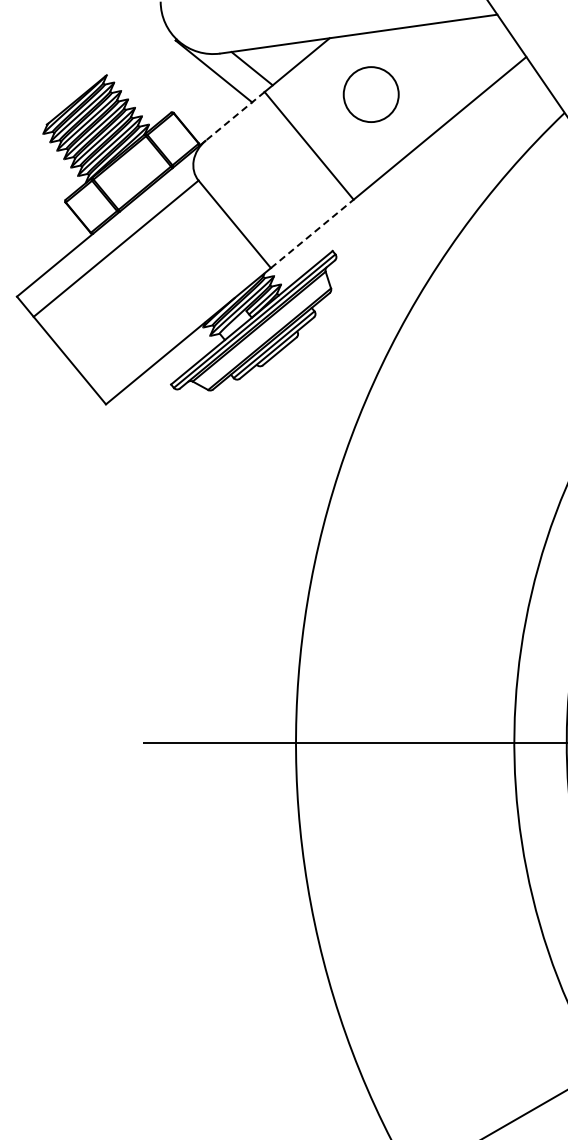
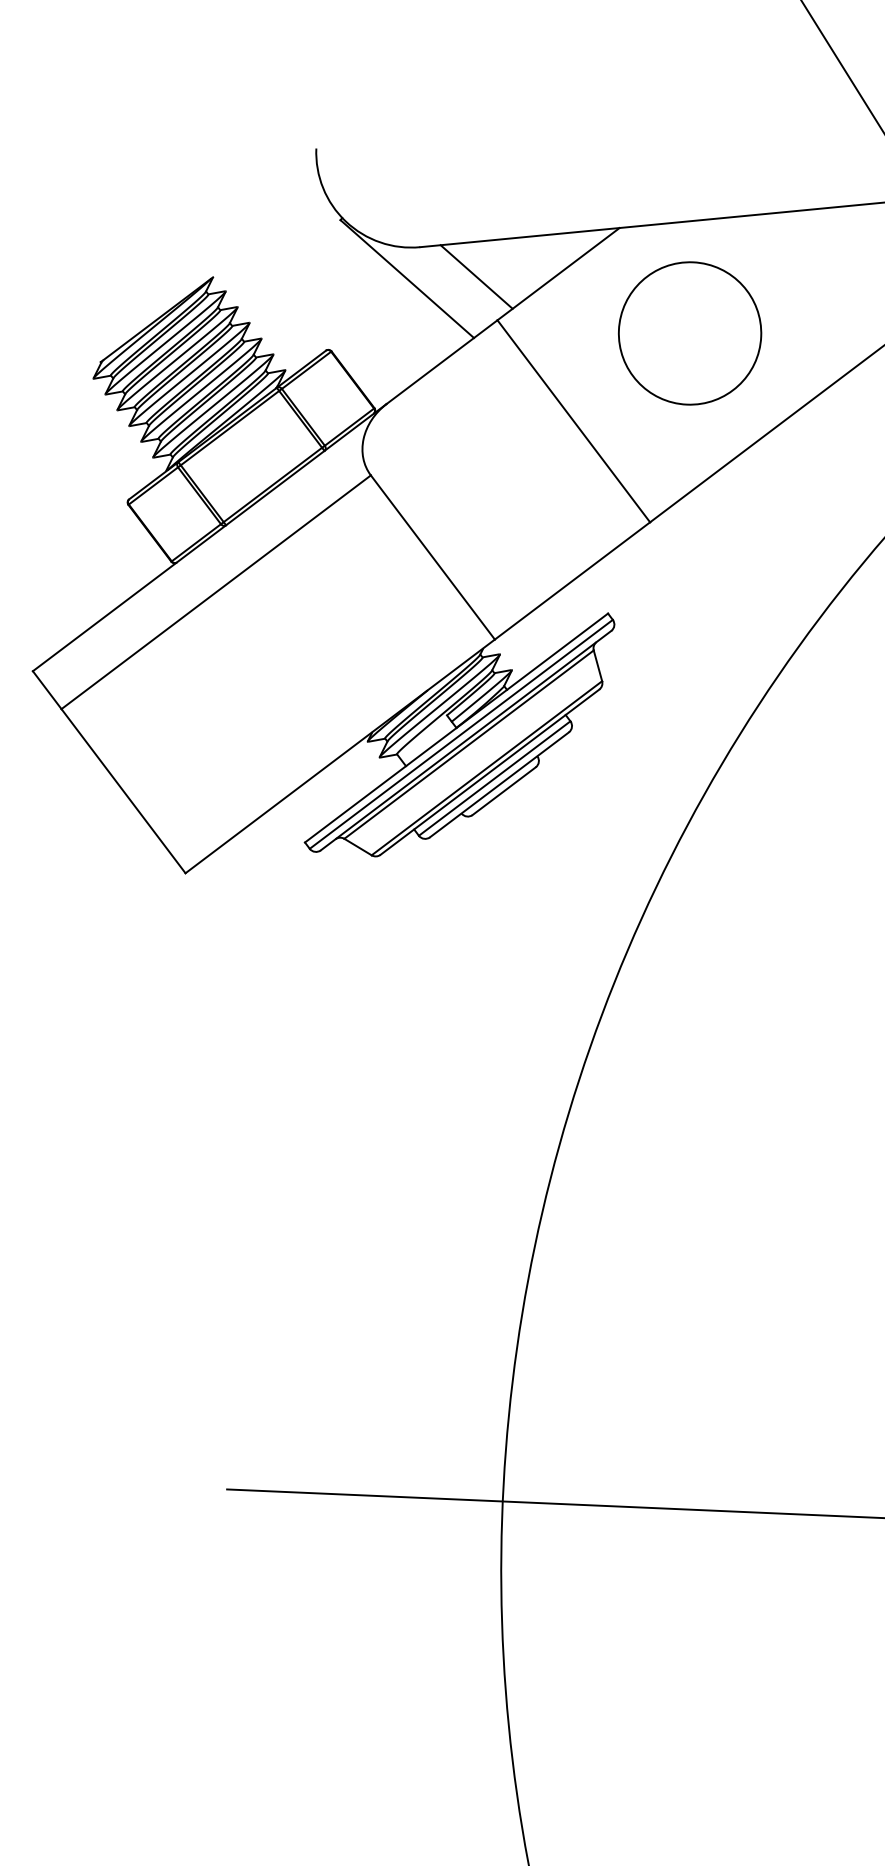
circle: (371, 94) -> (690, 333), size x1.43
line: (234, 116) -> (440, 362), dashed -> solid
line: (312, 233) -> (572, 580), dashed -> solid

